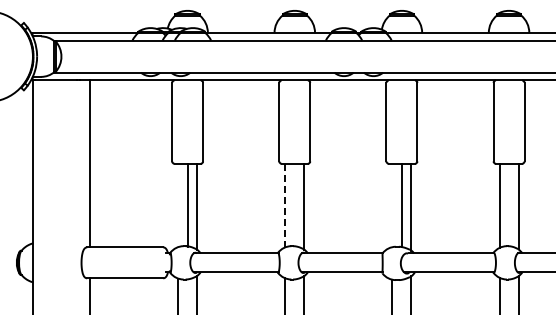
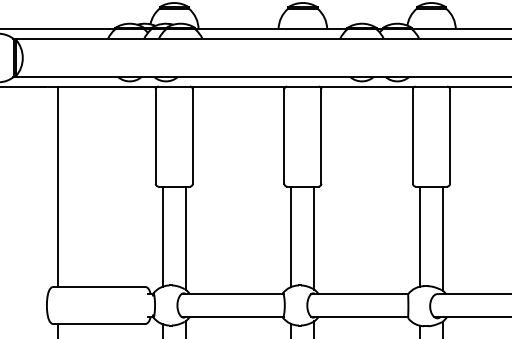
line: (188, 205) -> (163, 236), moved
line: (285, 205) -> (291, 236), dashed -> solid
line: (402, 205) -> (420, 236), moved

